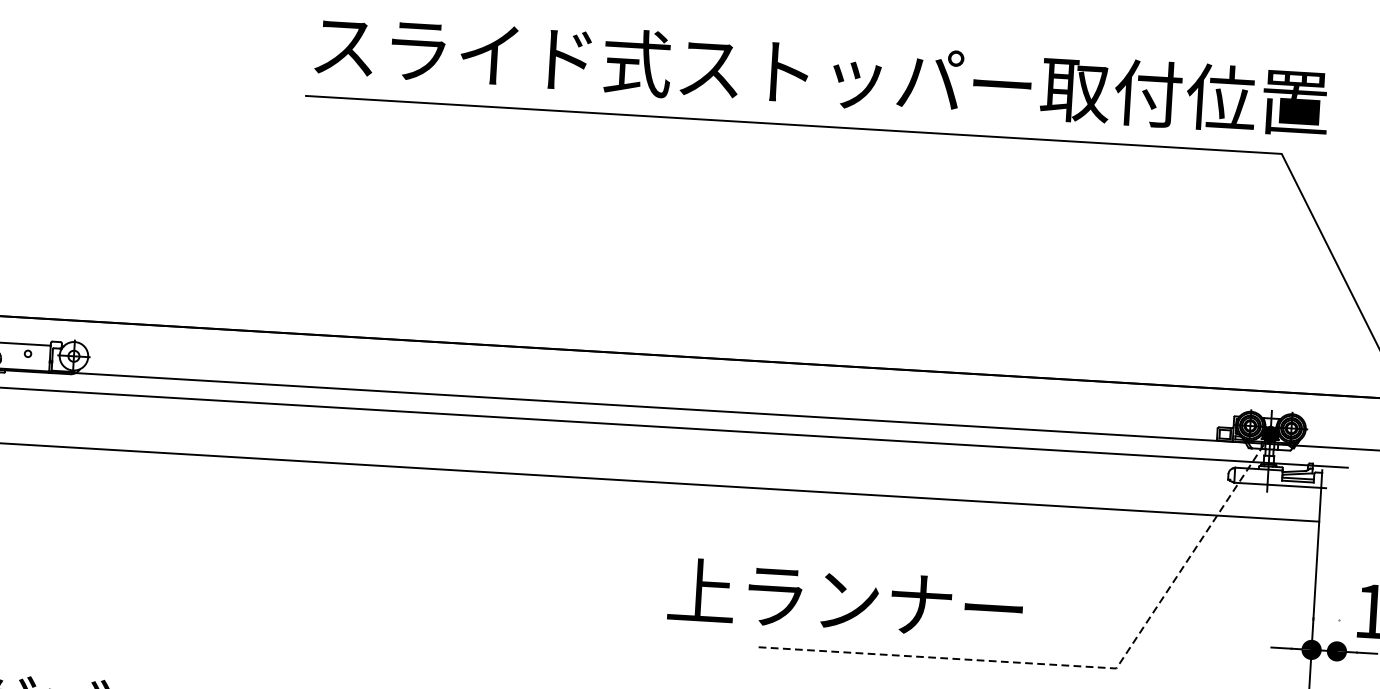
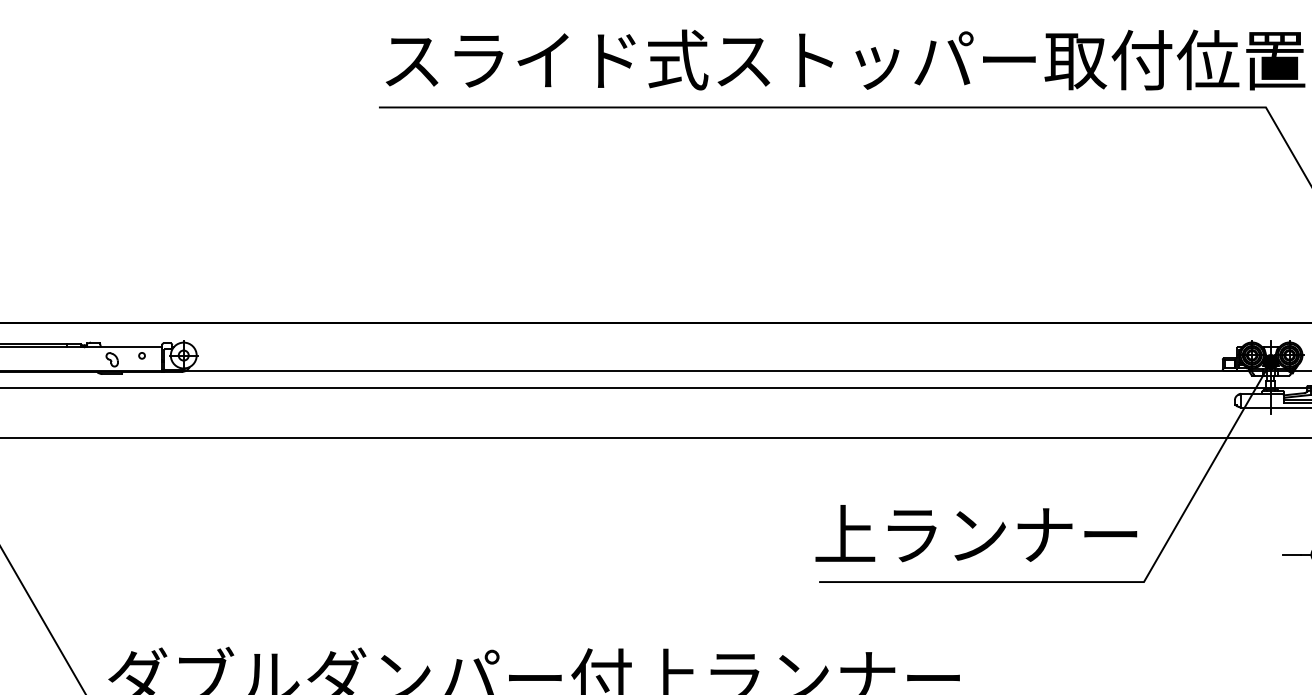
text: (845, 598) -> (976, 533), moved
line: (1077, 666) -> (1108, 582), dashed -> solid

